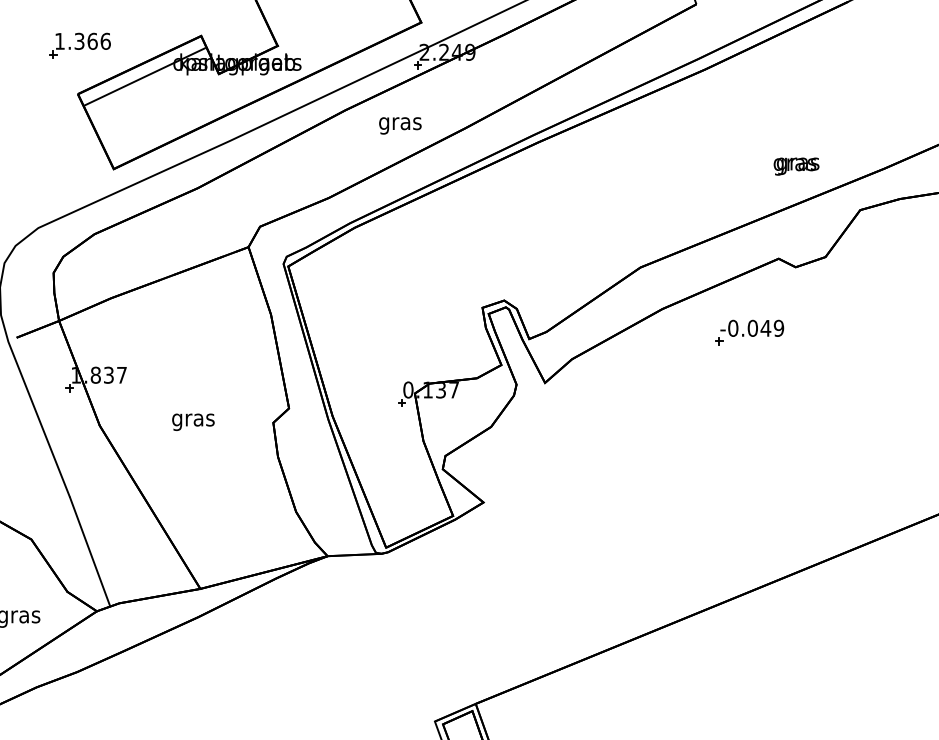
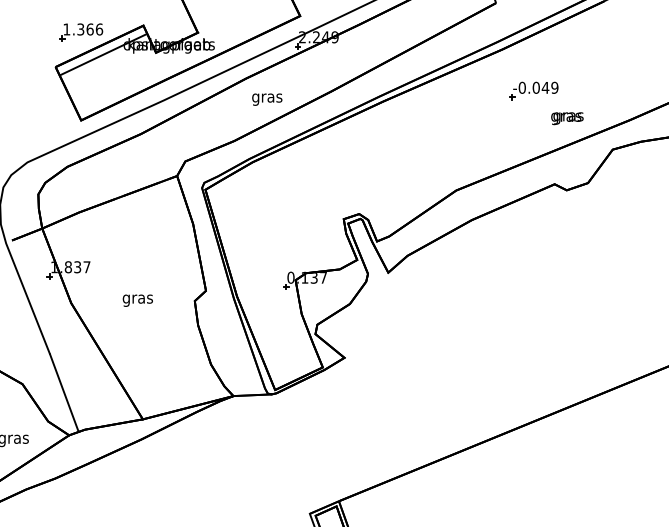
part: (80, 45) -> (81, 32), moved
text: (400, 125) -> (267, 99), moved
part: (748, 332) -> (533, 90), moved

